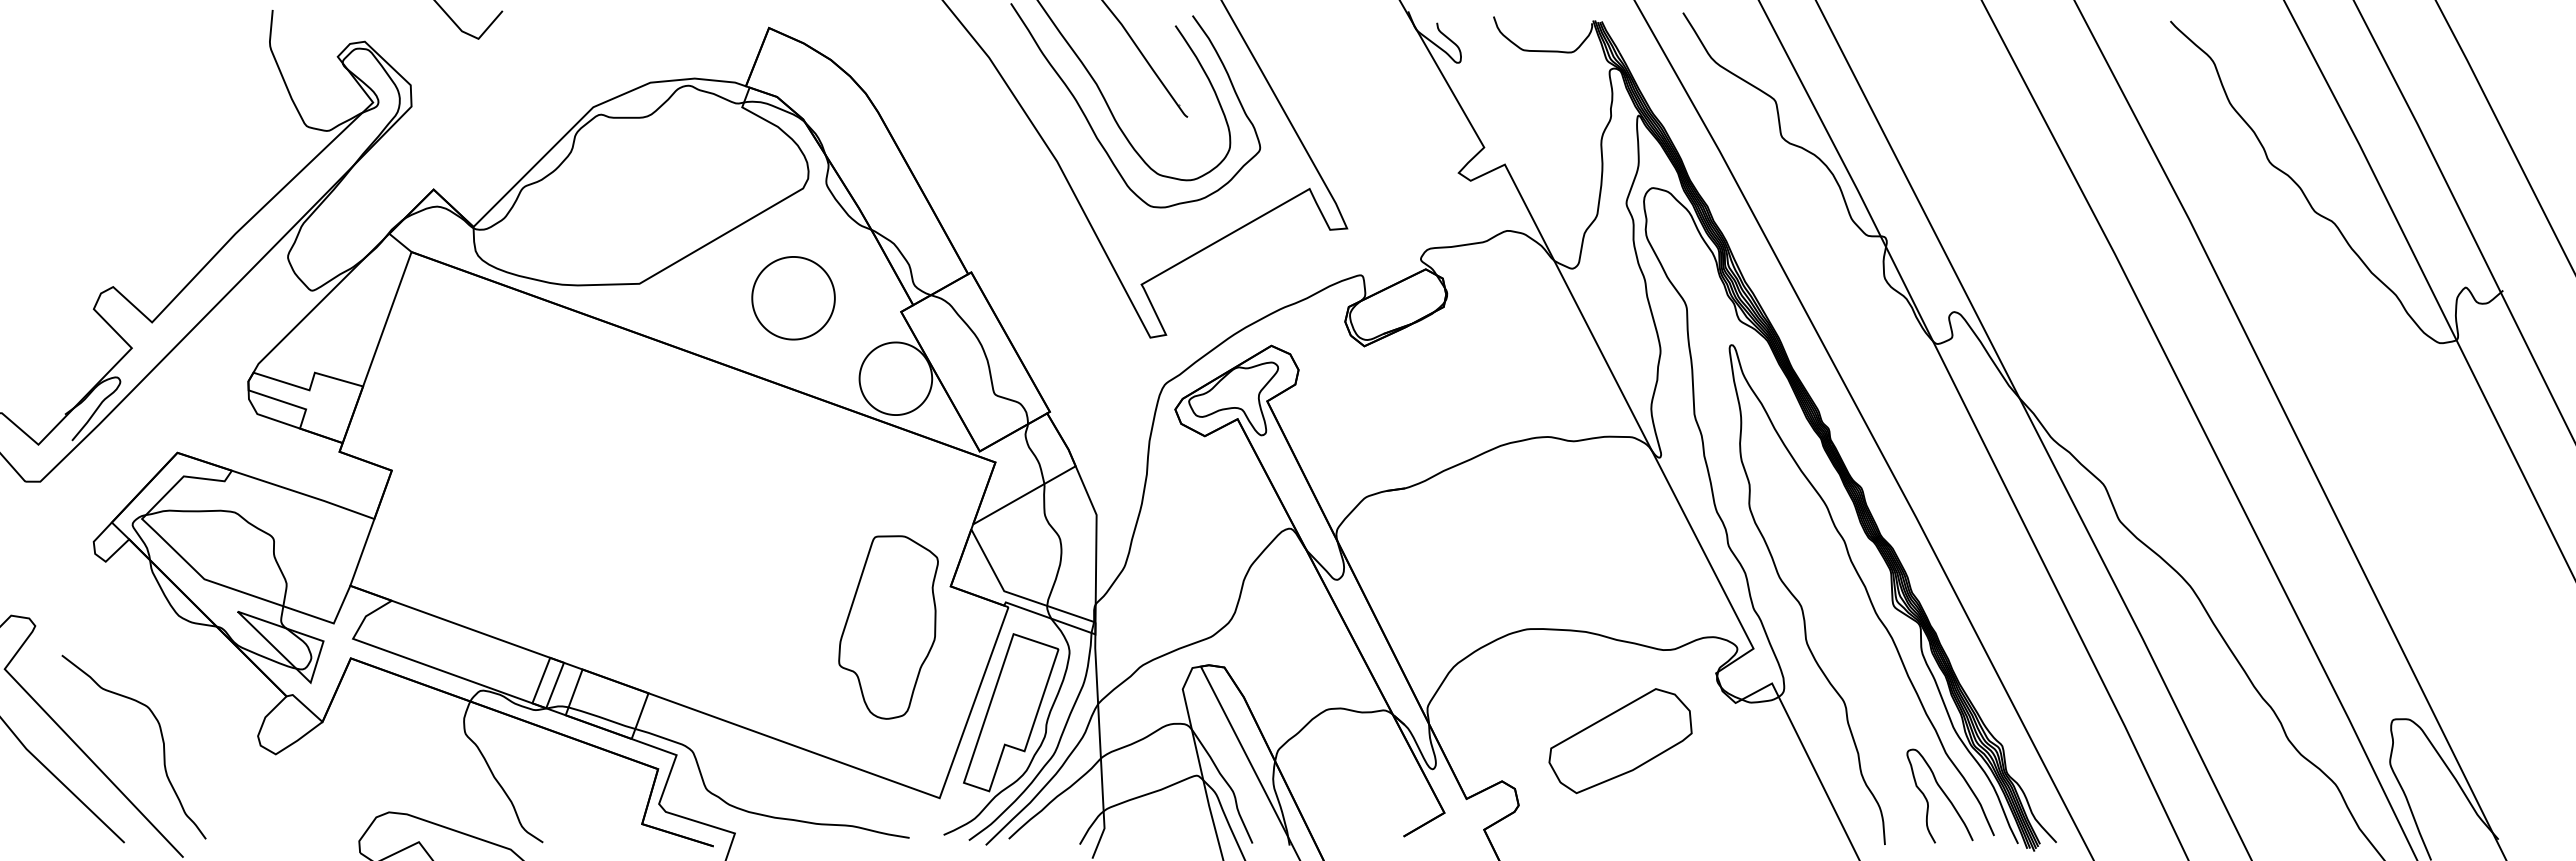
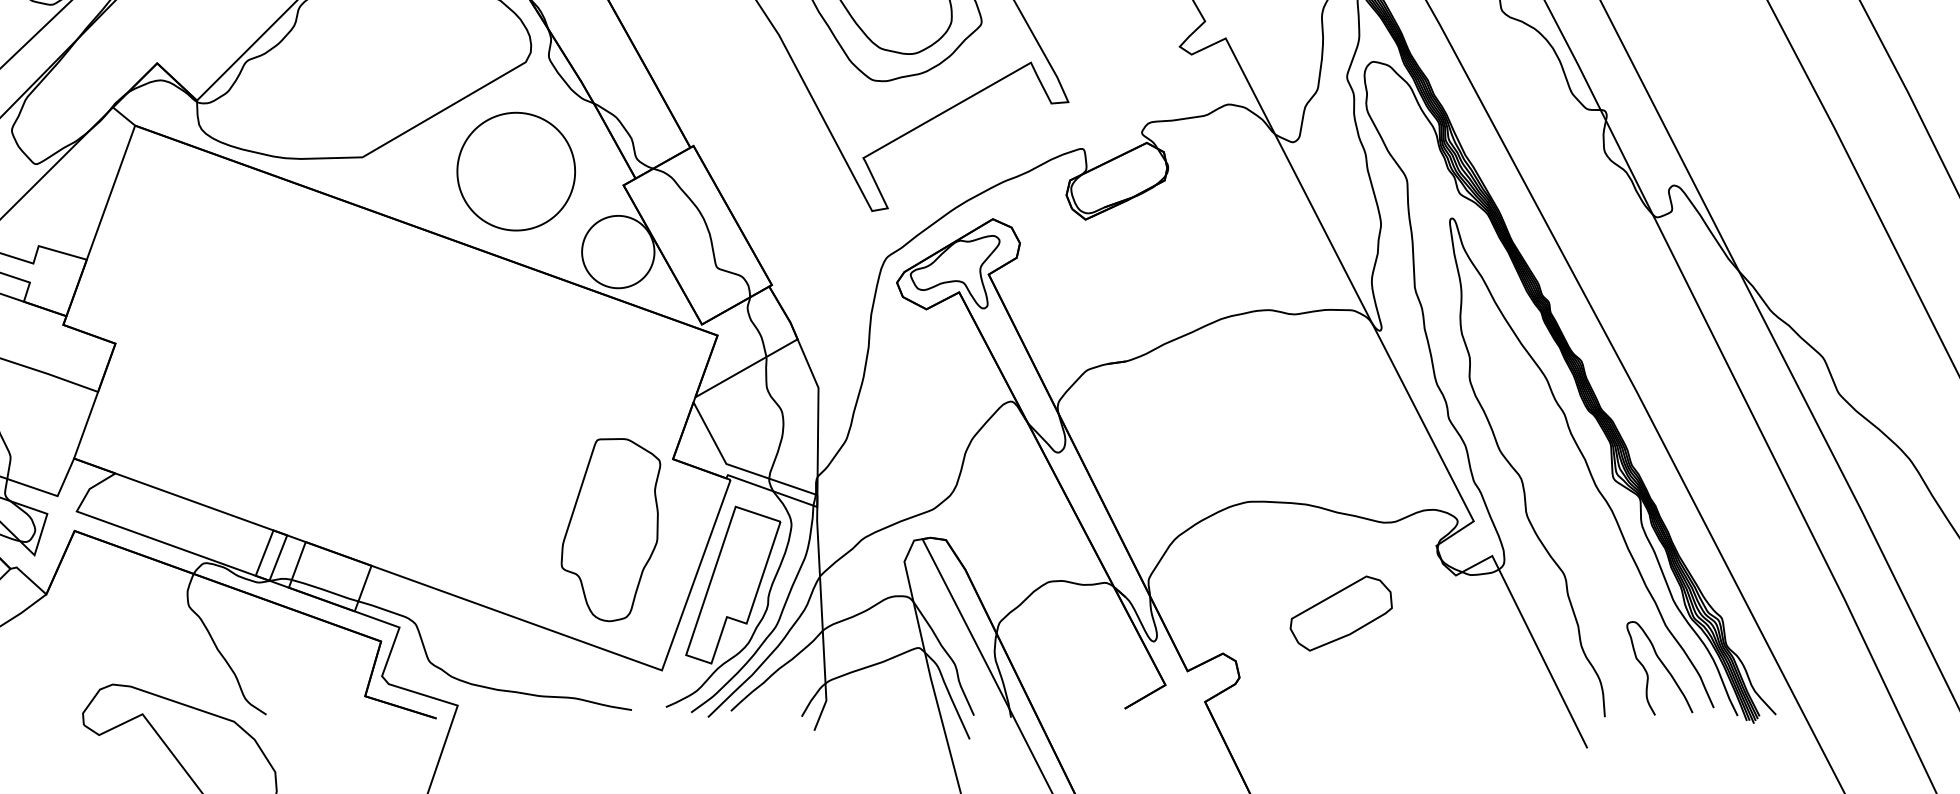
part: (793, 298) -> (516, 171), size x1.43
part: (888, 627) -> (610, 530), moved
part: (1620, 741) -> (1341, 613), size x0.71

